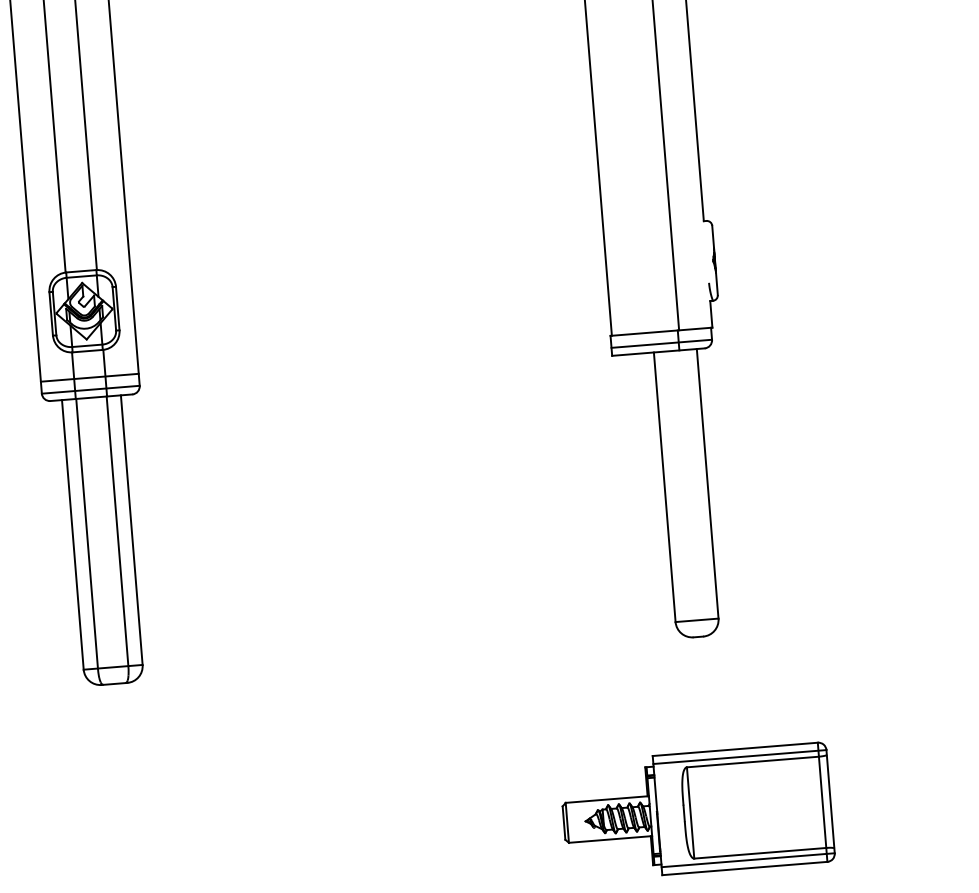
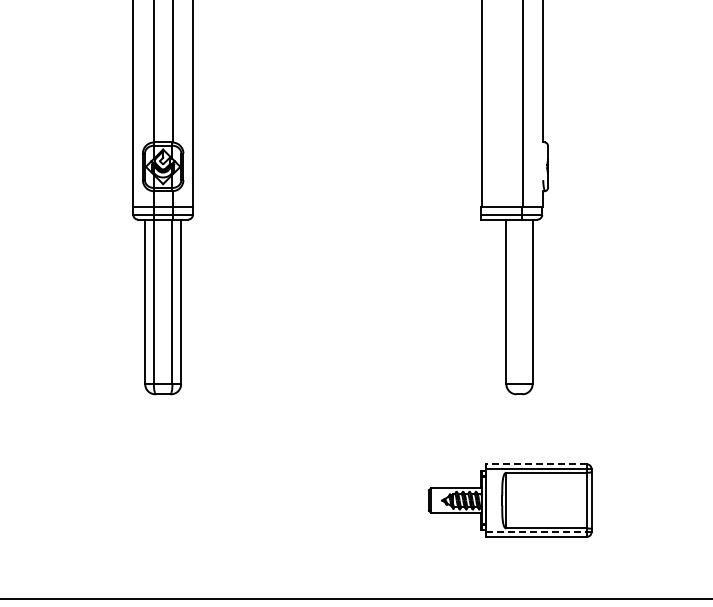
line: (733, 749) -> (535, 464), solid -> dashed
line: (747, 860) -> (538, 532), solid -> dashed

